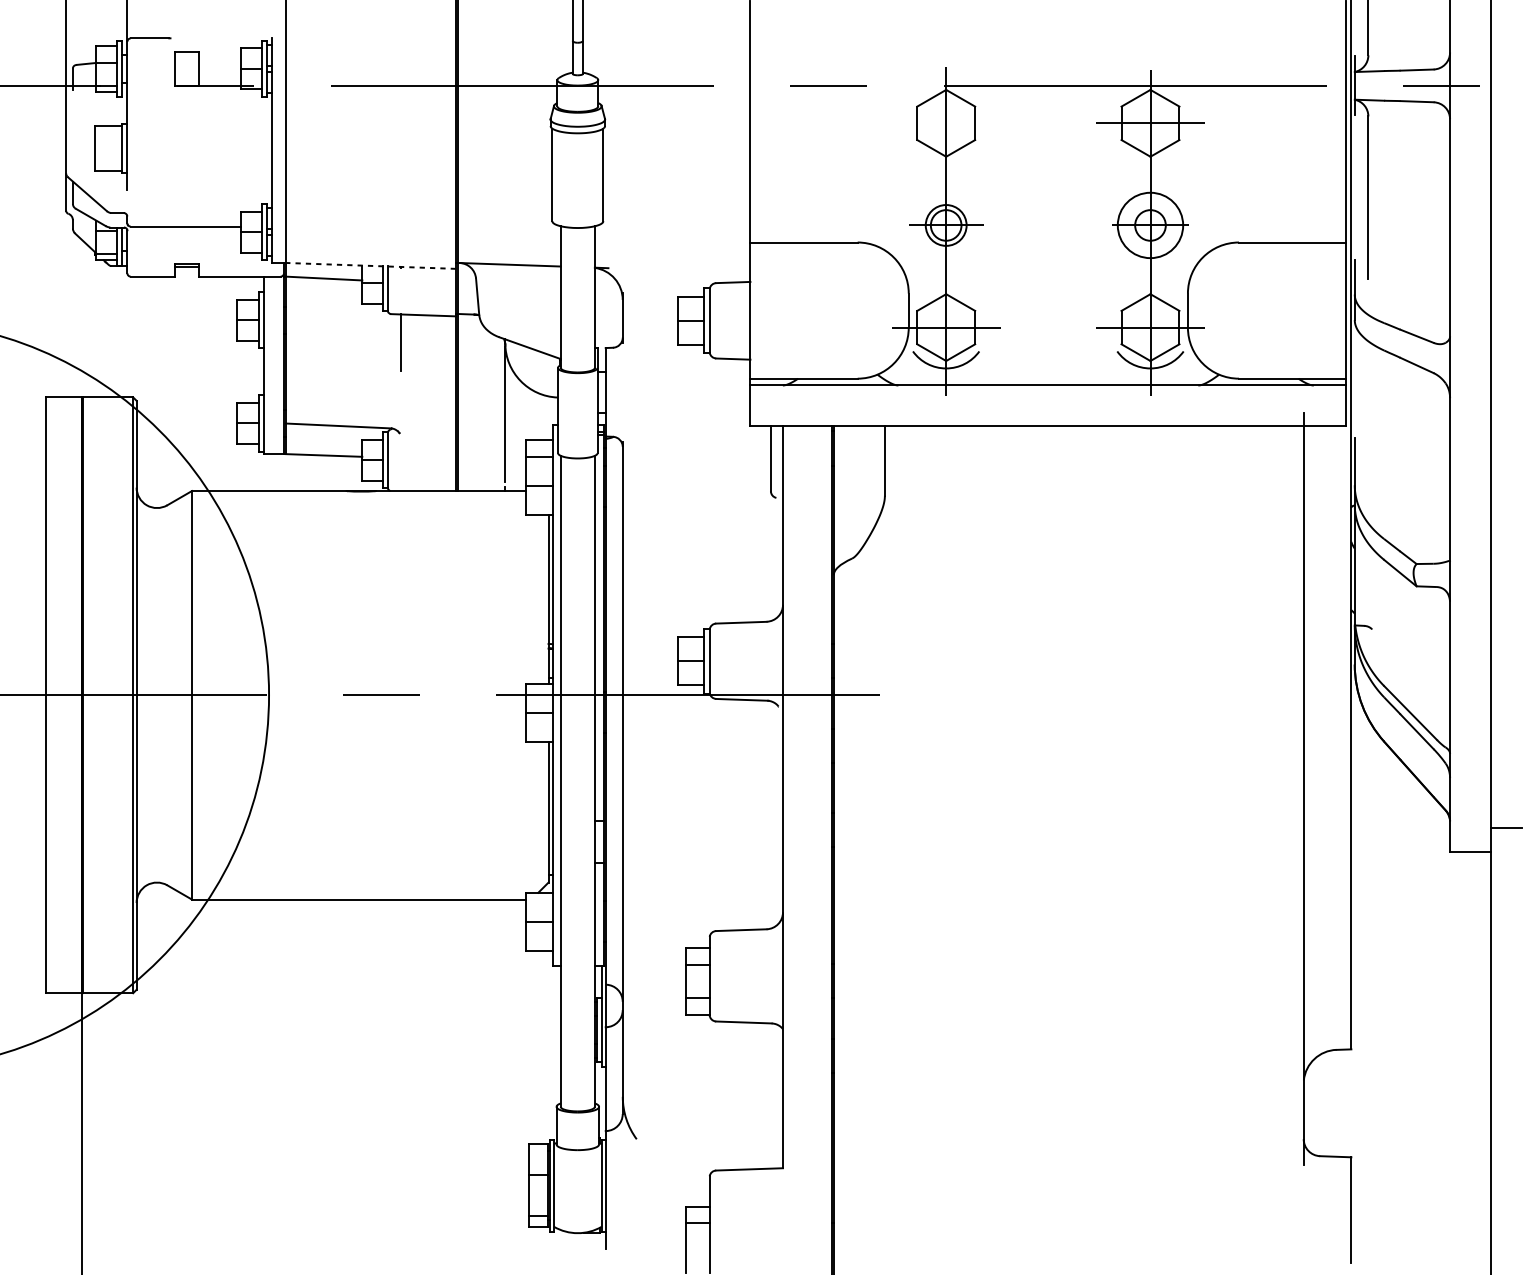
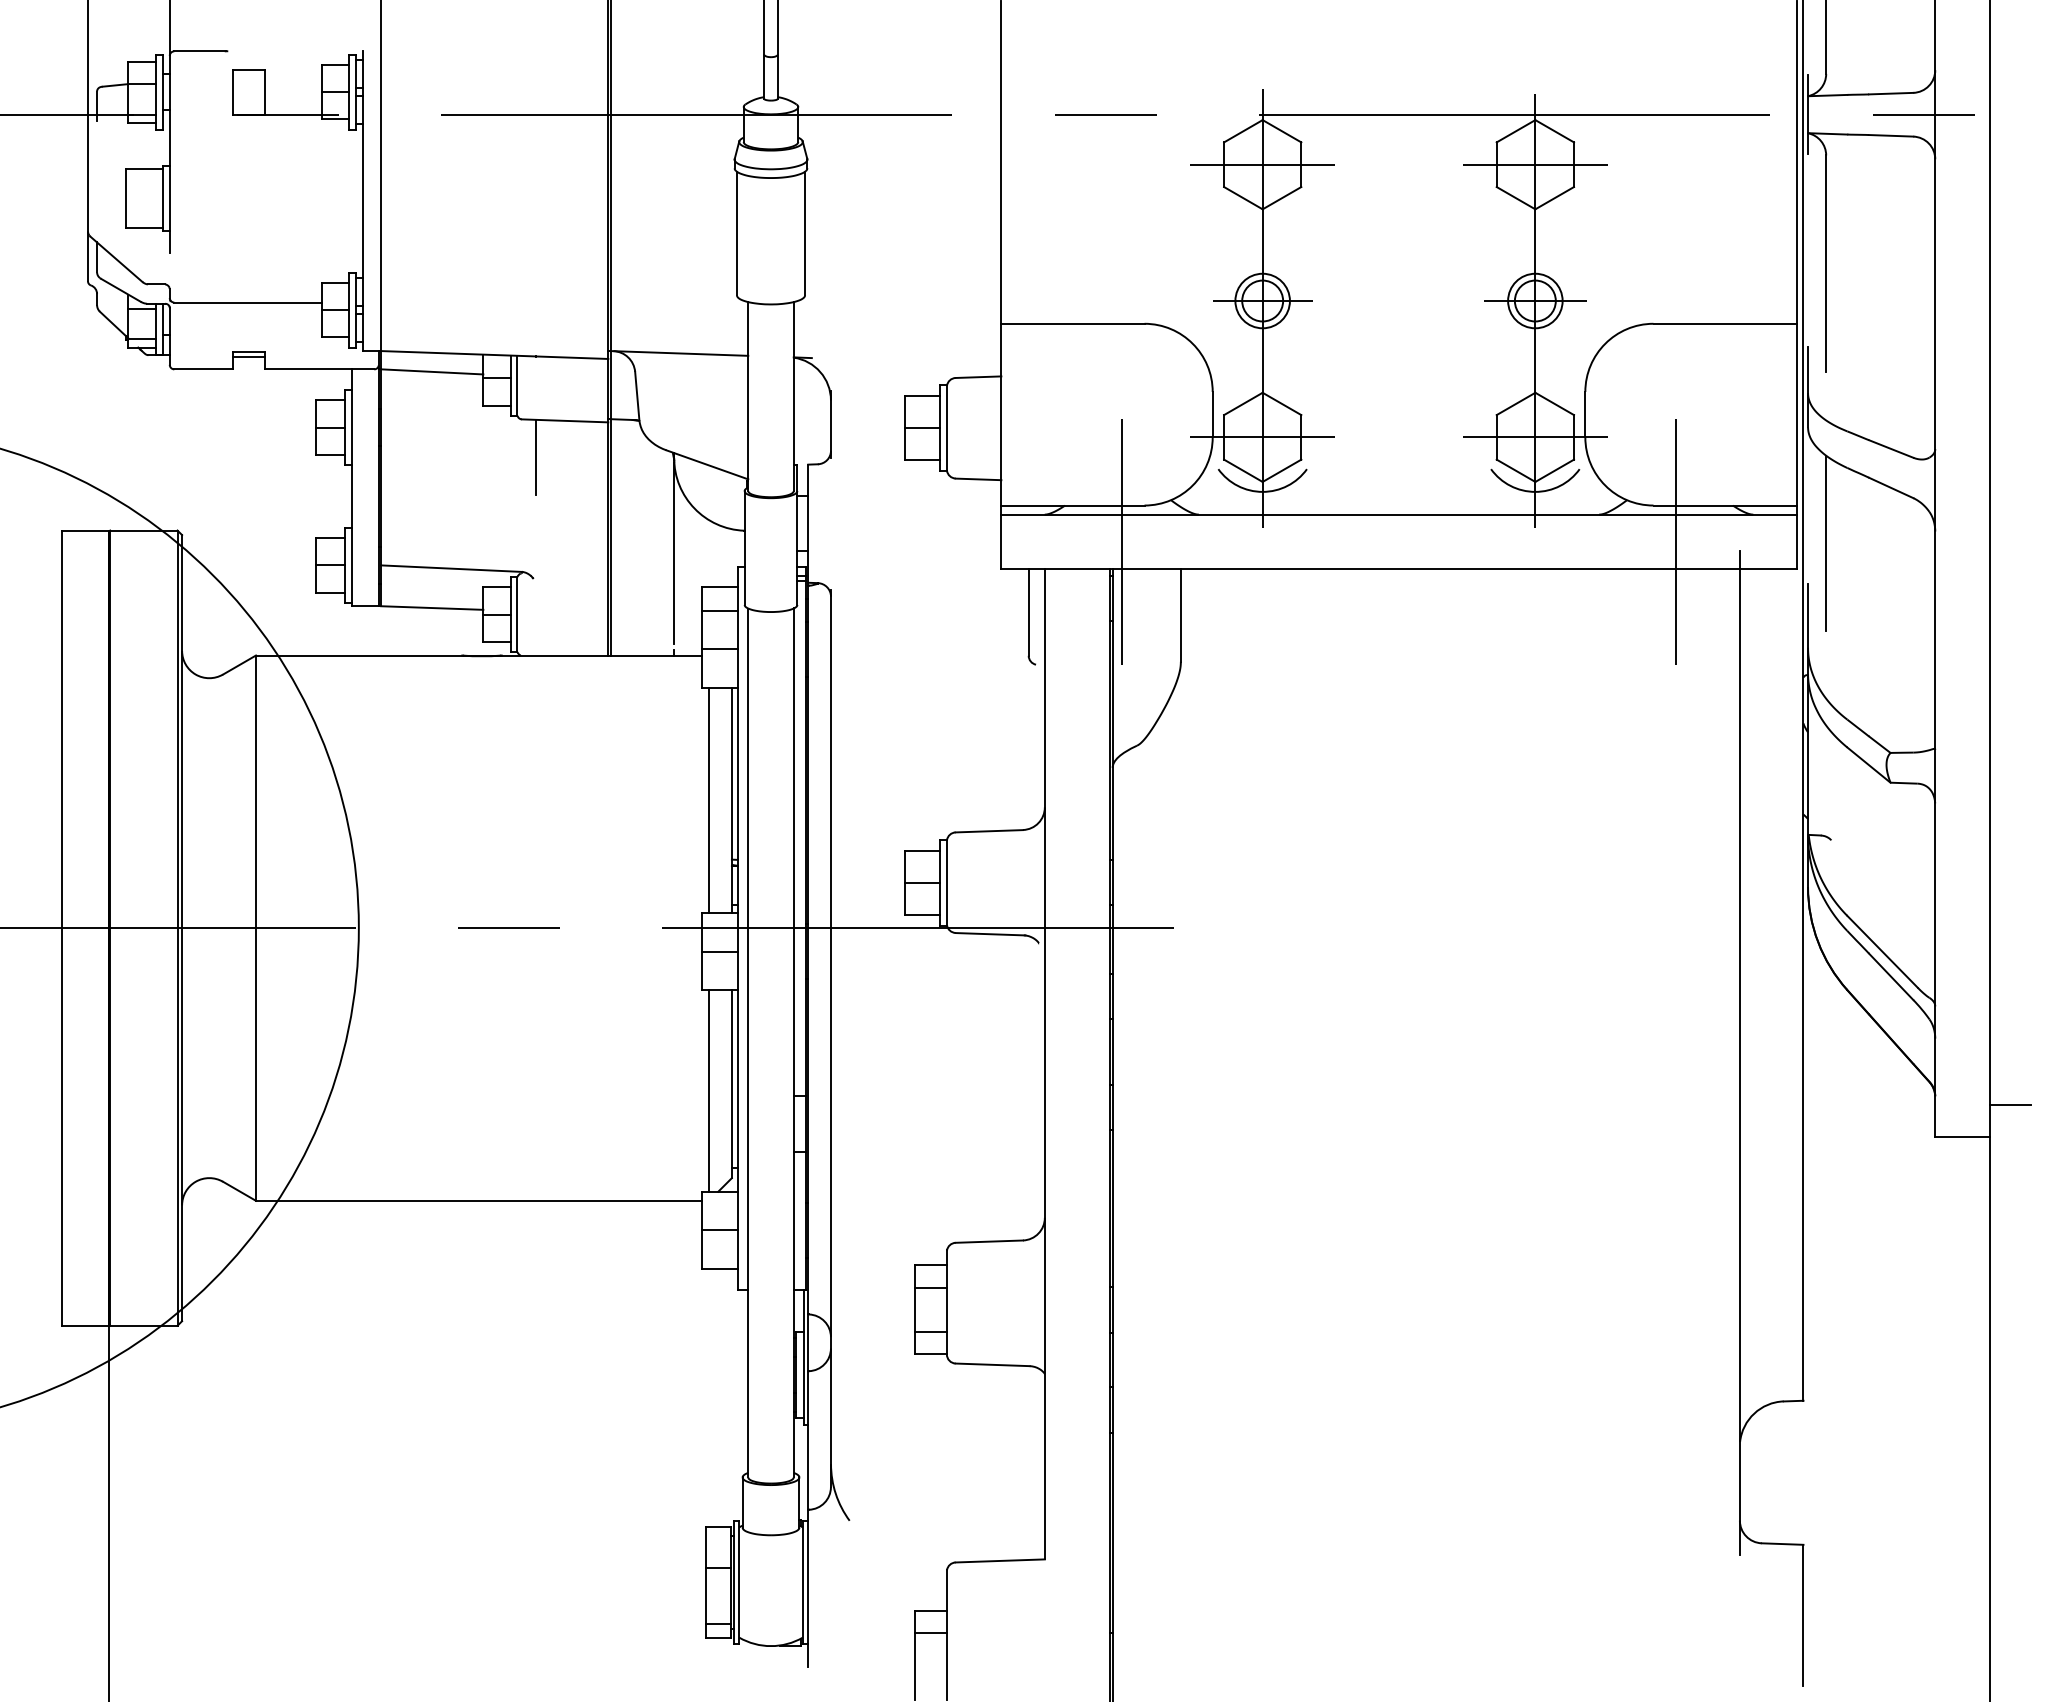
line: (946, 123) -> (1262, 164), added
circle: (1150, 225) -> (1535, 300), size x0.62
line: (370, 266) -> (494, 355), dashed -> solid
line: (840, 405) -> (1121, 541), added
line: (1256, 405) -> (1676, 541), added
line: (1368, 407) -> (1826, 543), added
line: (531, 599) -> (709, 800), added
line: (531, 816) -> (709, 1090), added

